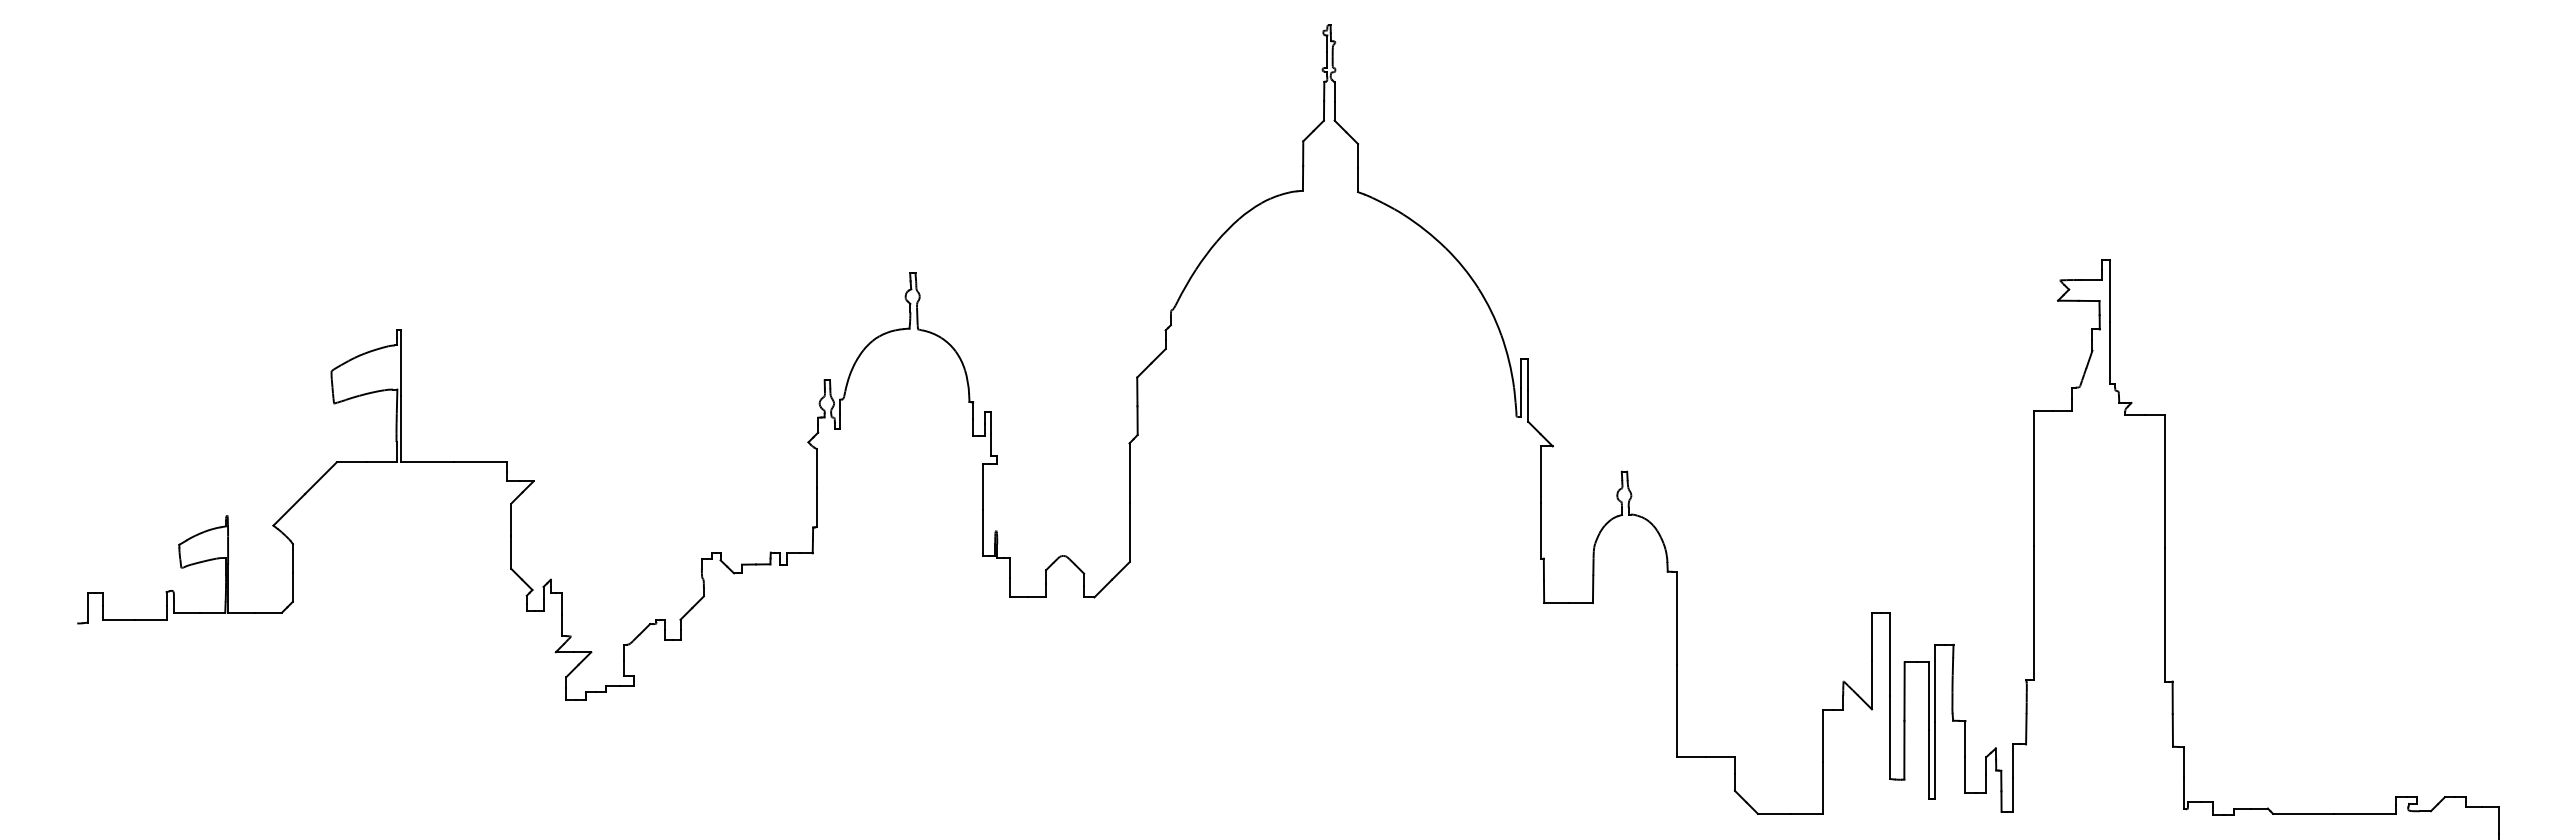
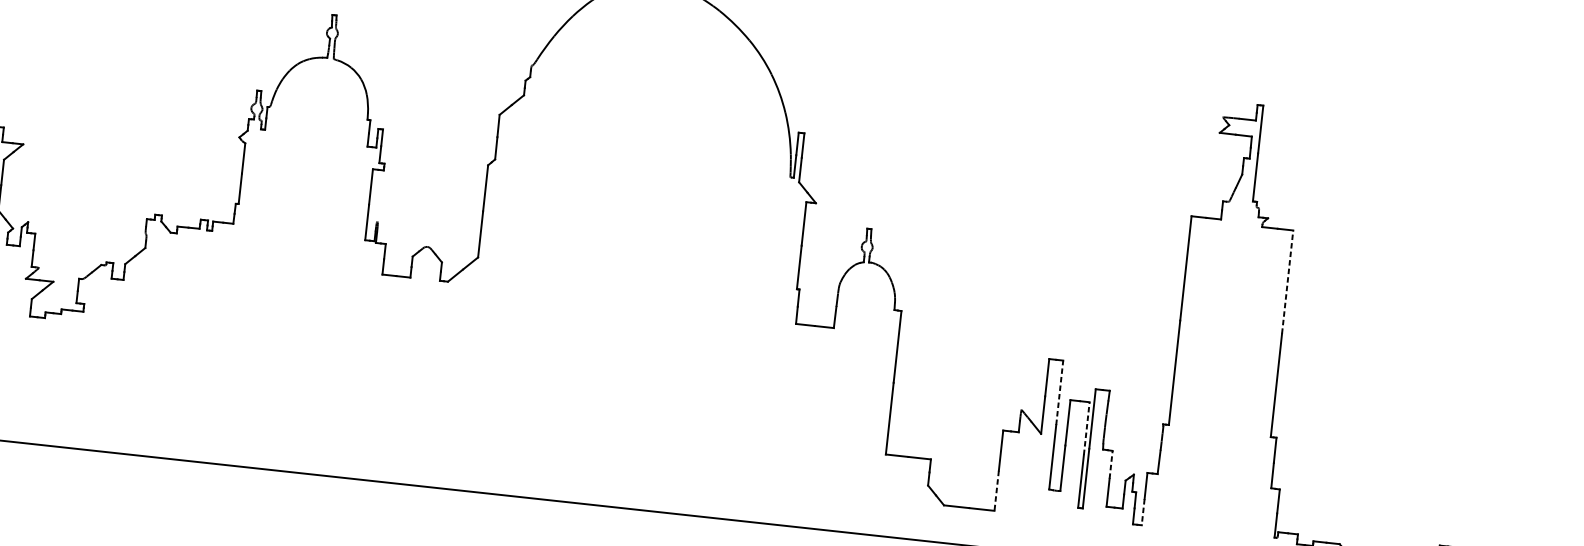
line: (2165, 481) -> (1287, 282), solid -> dashed
line: (1889, 654) -> (1059, 392), solid -> dashed
line: (1929, 695) -> (1086, 428), solid -> dashed
line: (1965, 738) -> (1111, 464), solid -> dashed
line: (1823, 788) -> (996, 491), solid -> dashed
line: (2012, 795) -> (1142, 512), solid -> dashed

